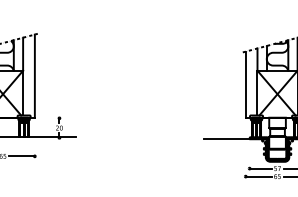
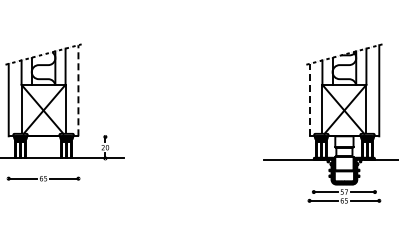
line: (34, 75) -> (78, 90), solid -> dashed
line: (245, 84) -> (309, 99), solid -> dashed

